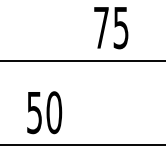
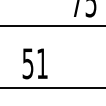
text: (54, 112) -> (42, 63), 50 -> 51

